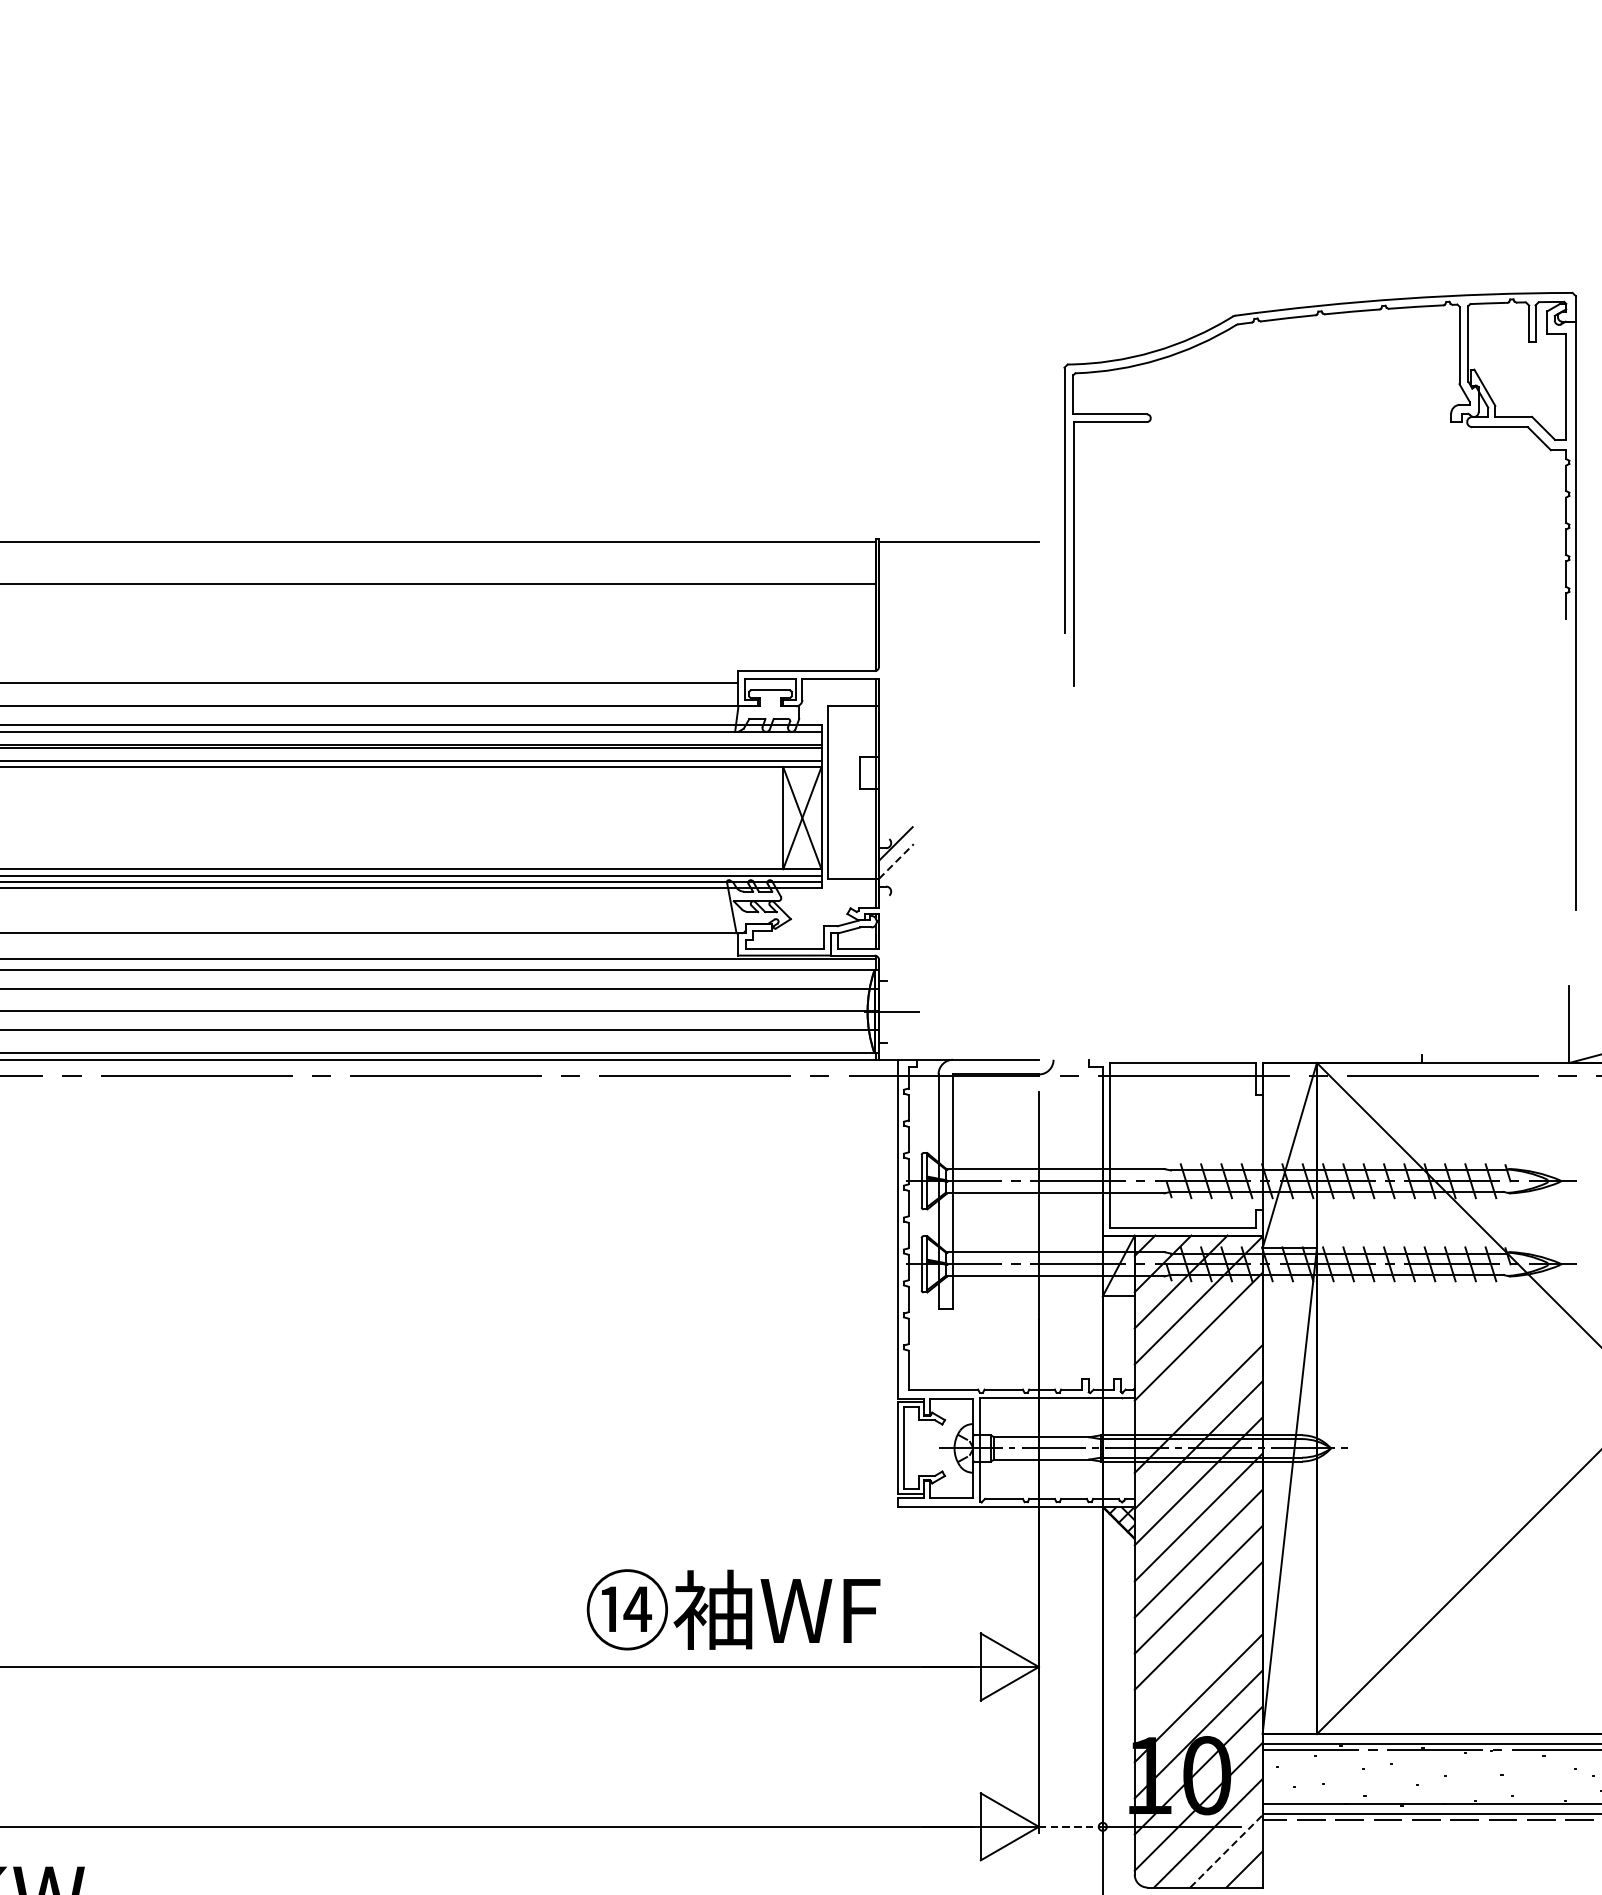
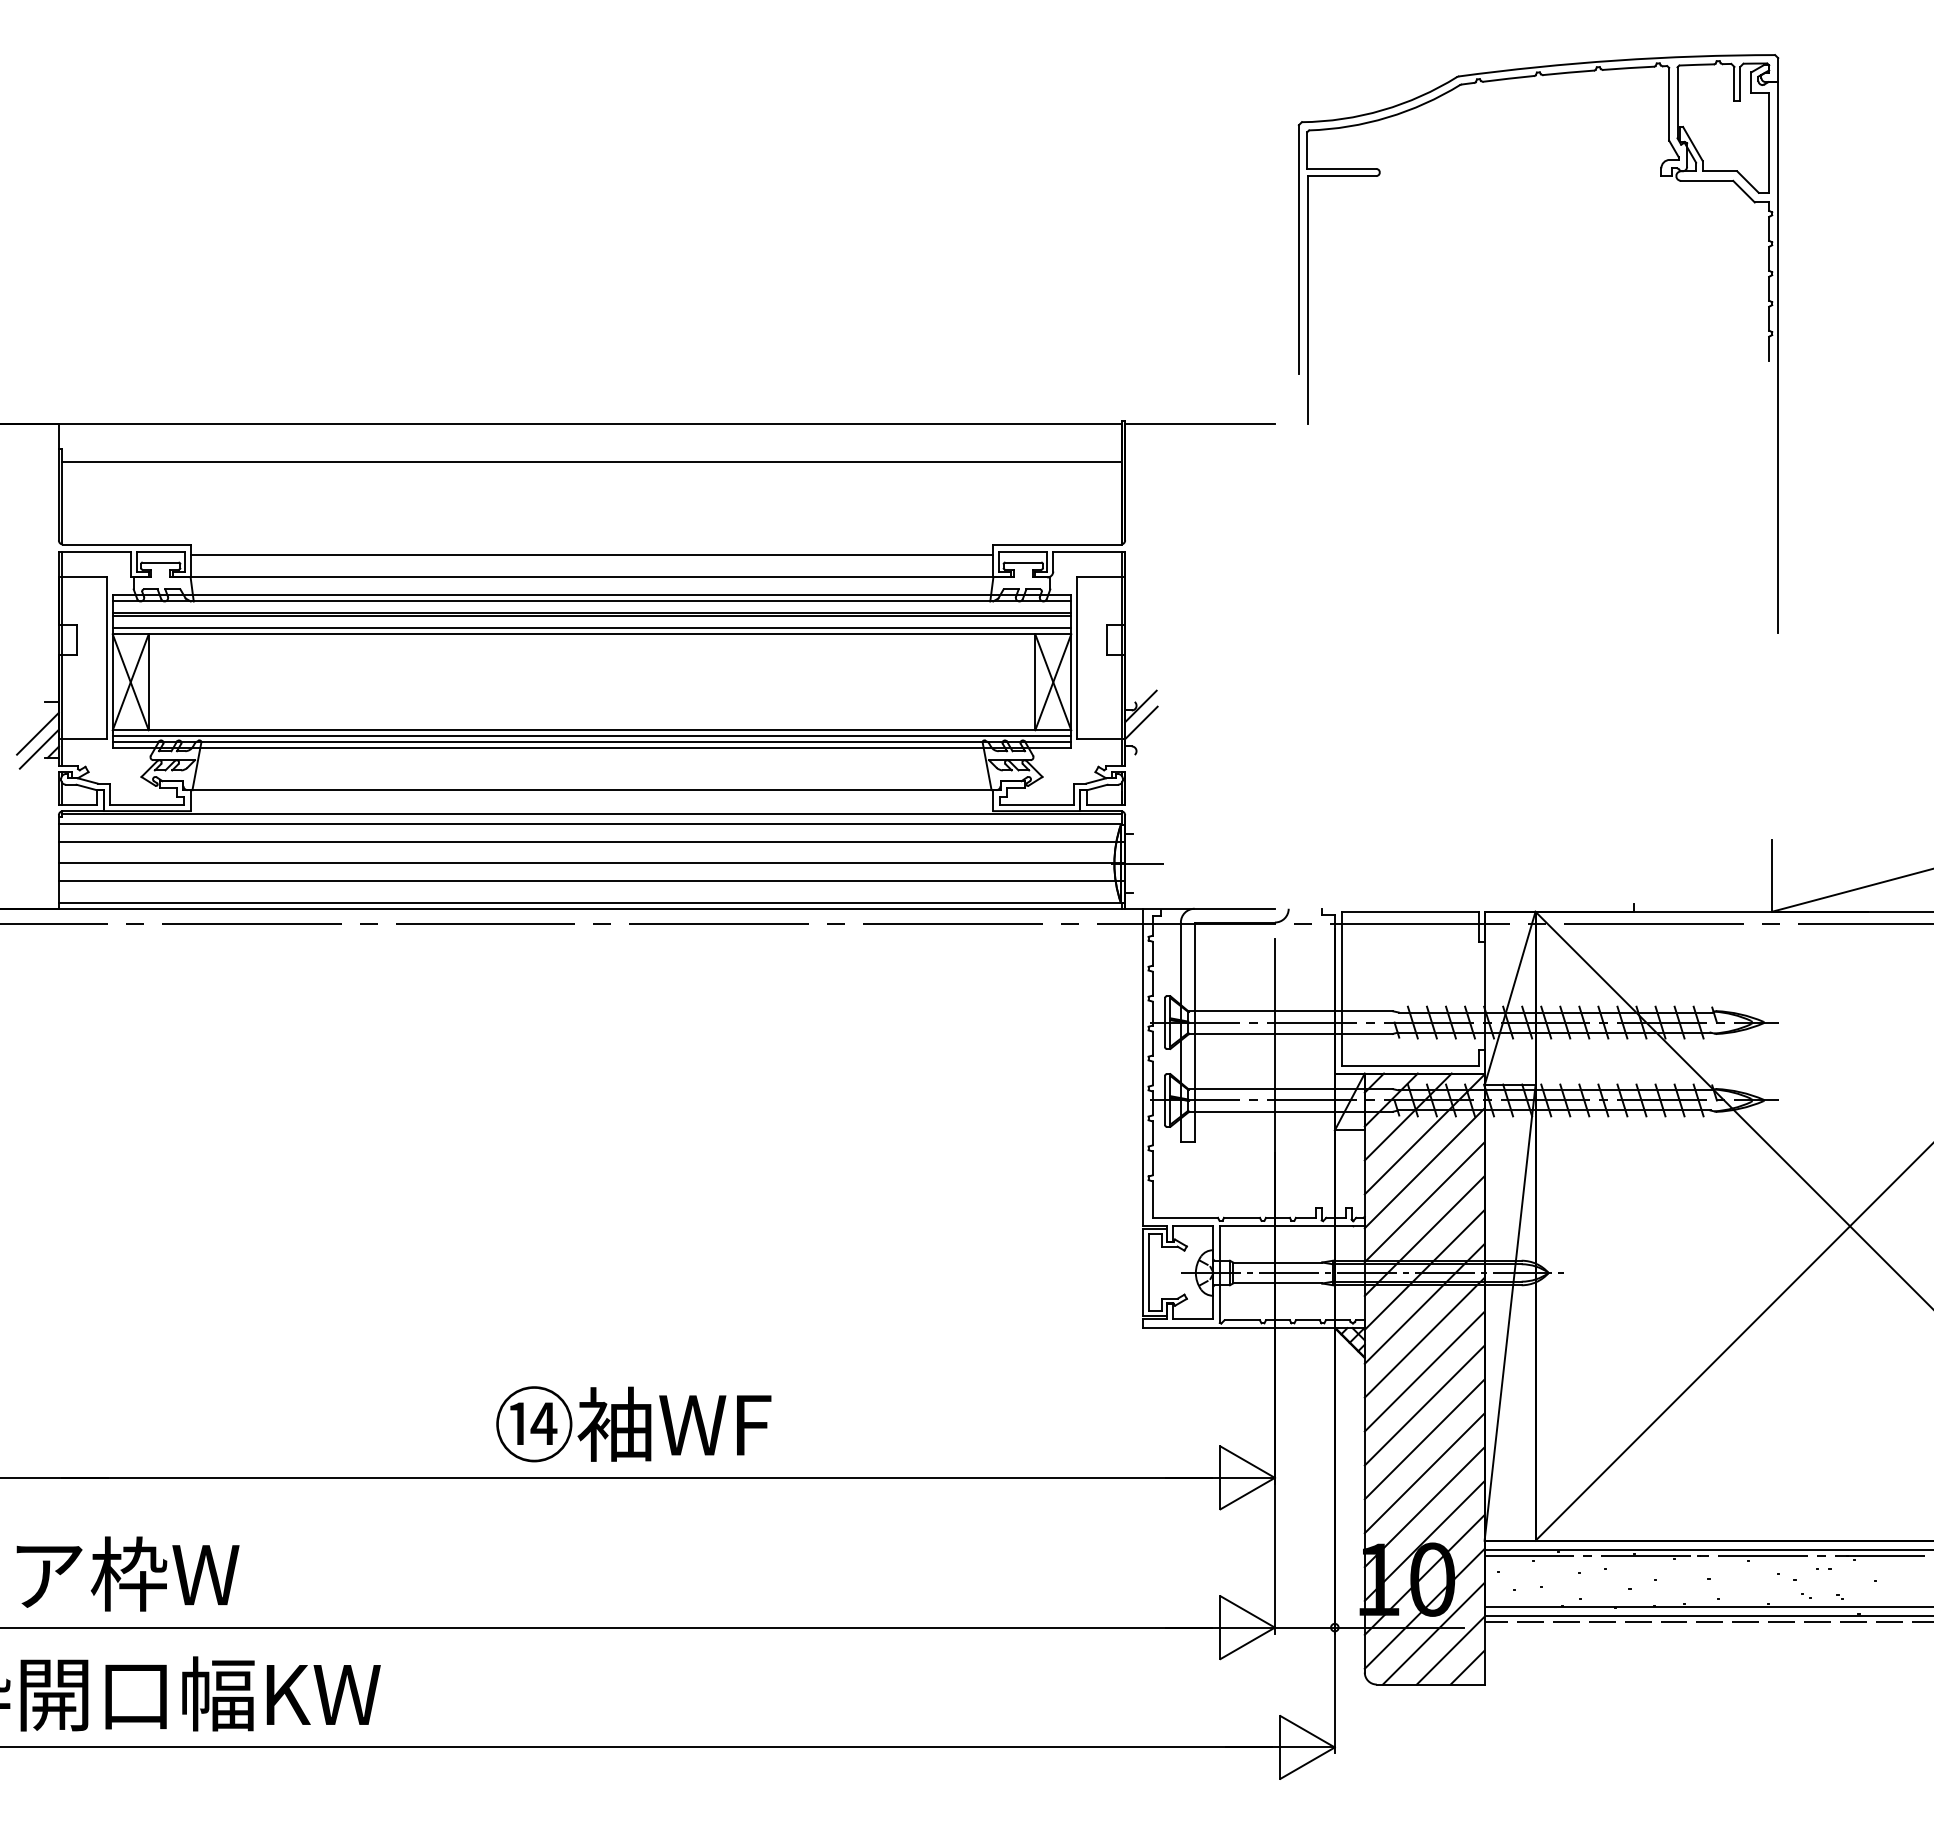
part: (1450, 422) -> (1660, 176), moved
line: (896, 861) -> (1141, 722), dashed -> solid
line: (1198, 1373) -> (1424, 1202), added
text: (733, 1610) -> (633, 1424), moved
line: (1198, 1662) -> (1424, 1473), added
line: (1070, 1826) -> (1304, 1627), dashed -> solid
line: (1226, 1851) -> (1450, 1650), dashed -> solid

